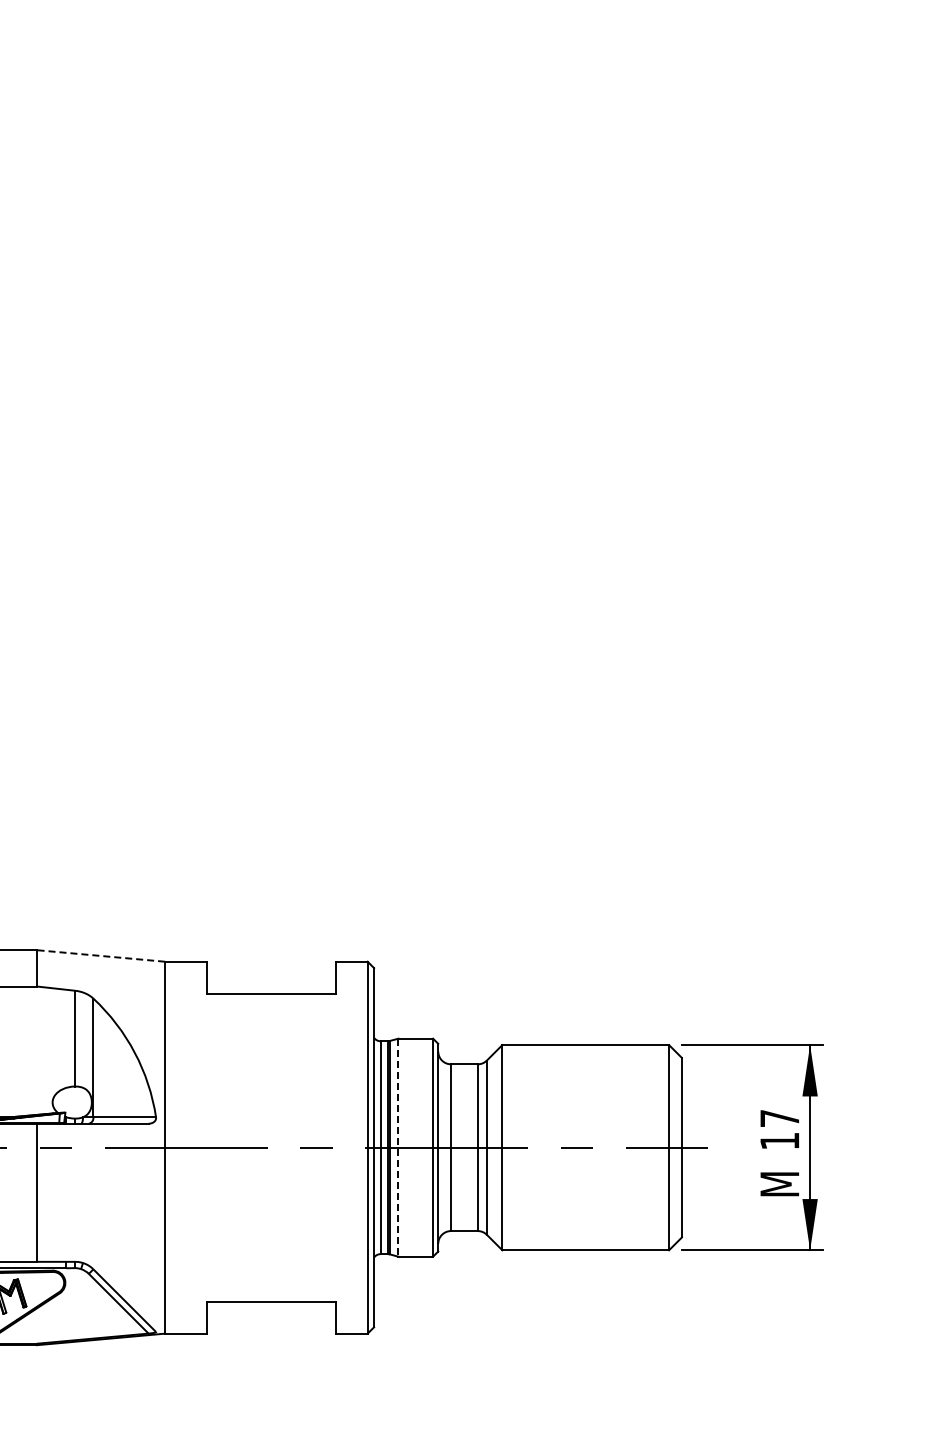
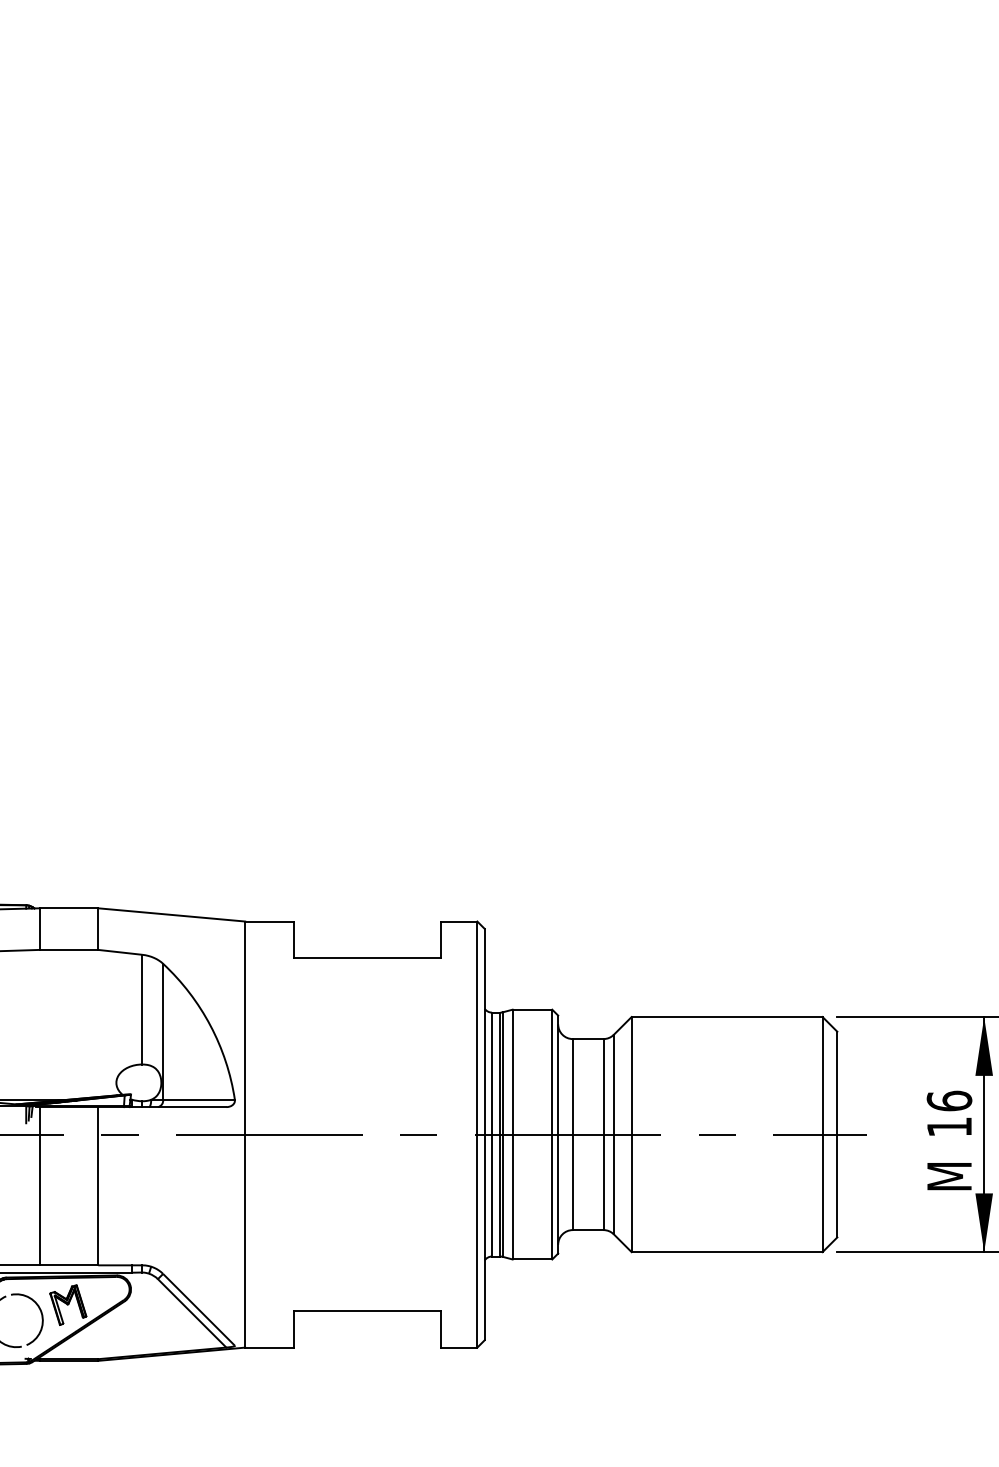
line: (100, 955) -> (171, 914), dashed -> solid
text: (779, 1118) -> (949, 1101), 17 -> 16
line: (398, 1148) -> (512, 1135), dashed -> solid

